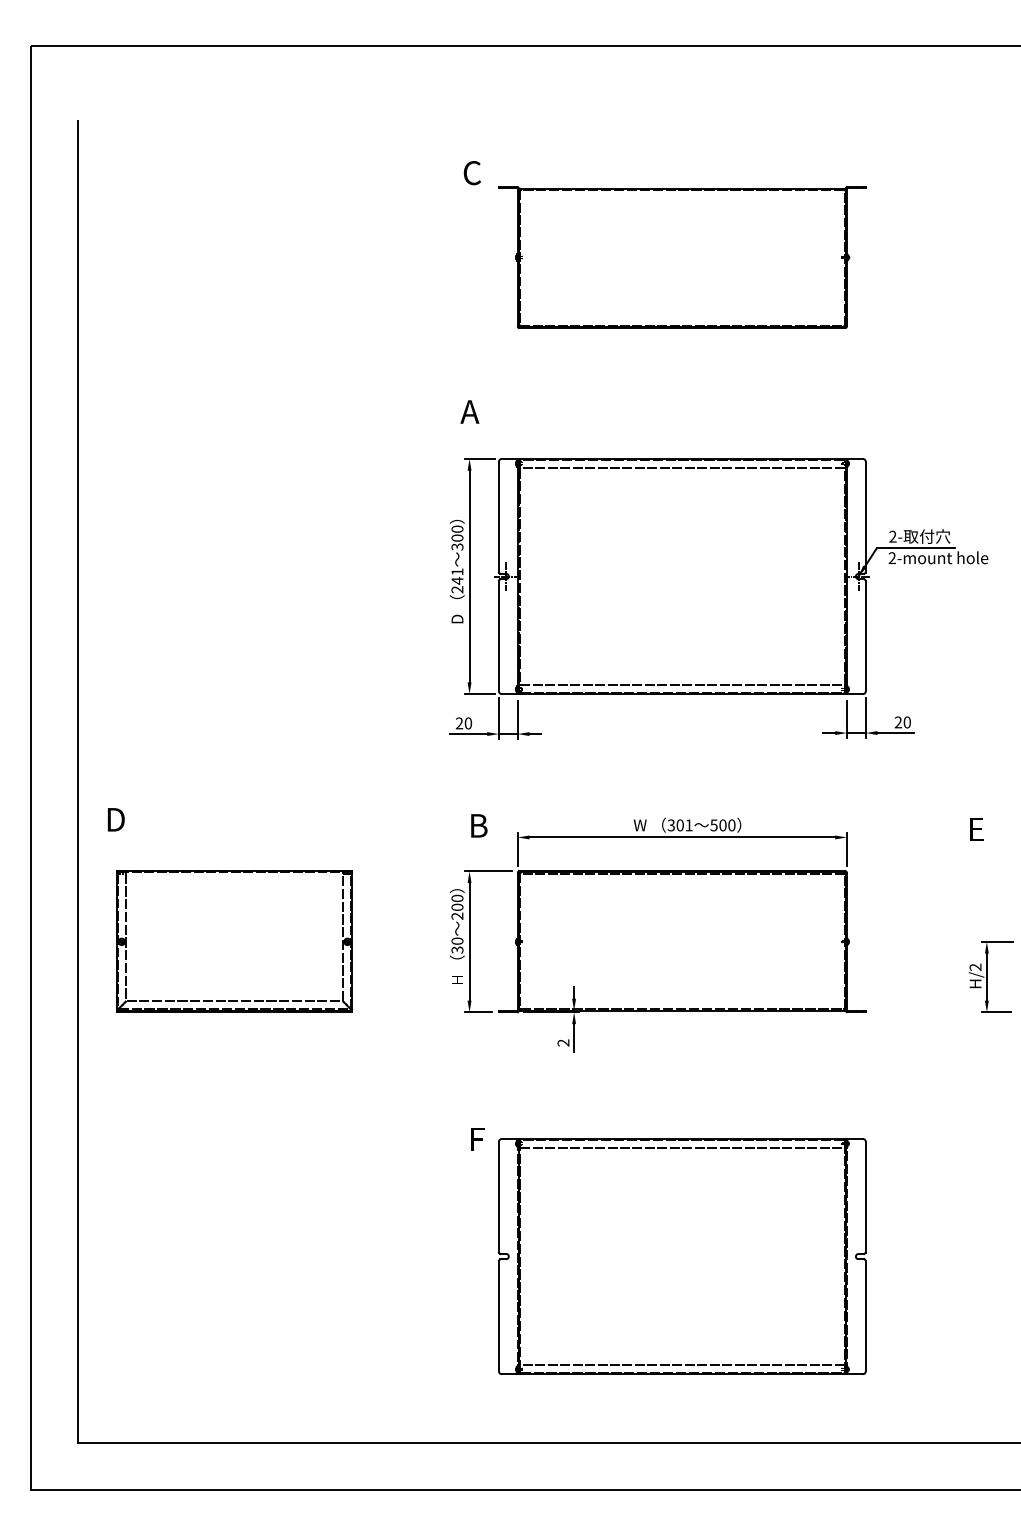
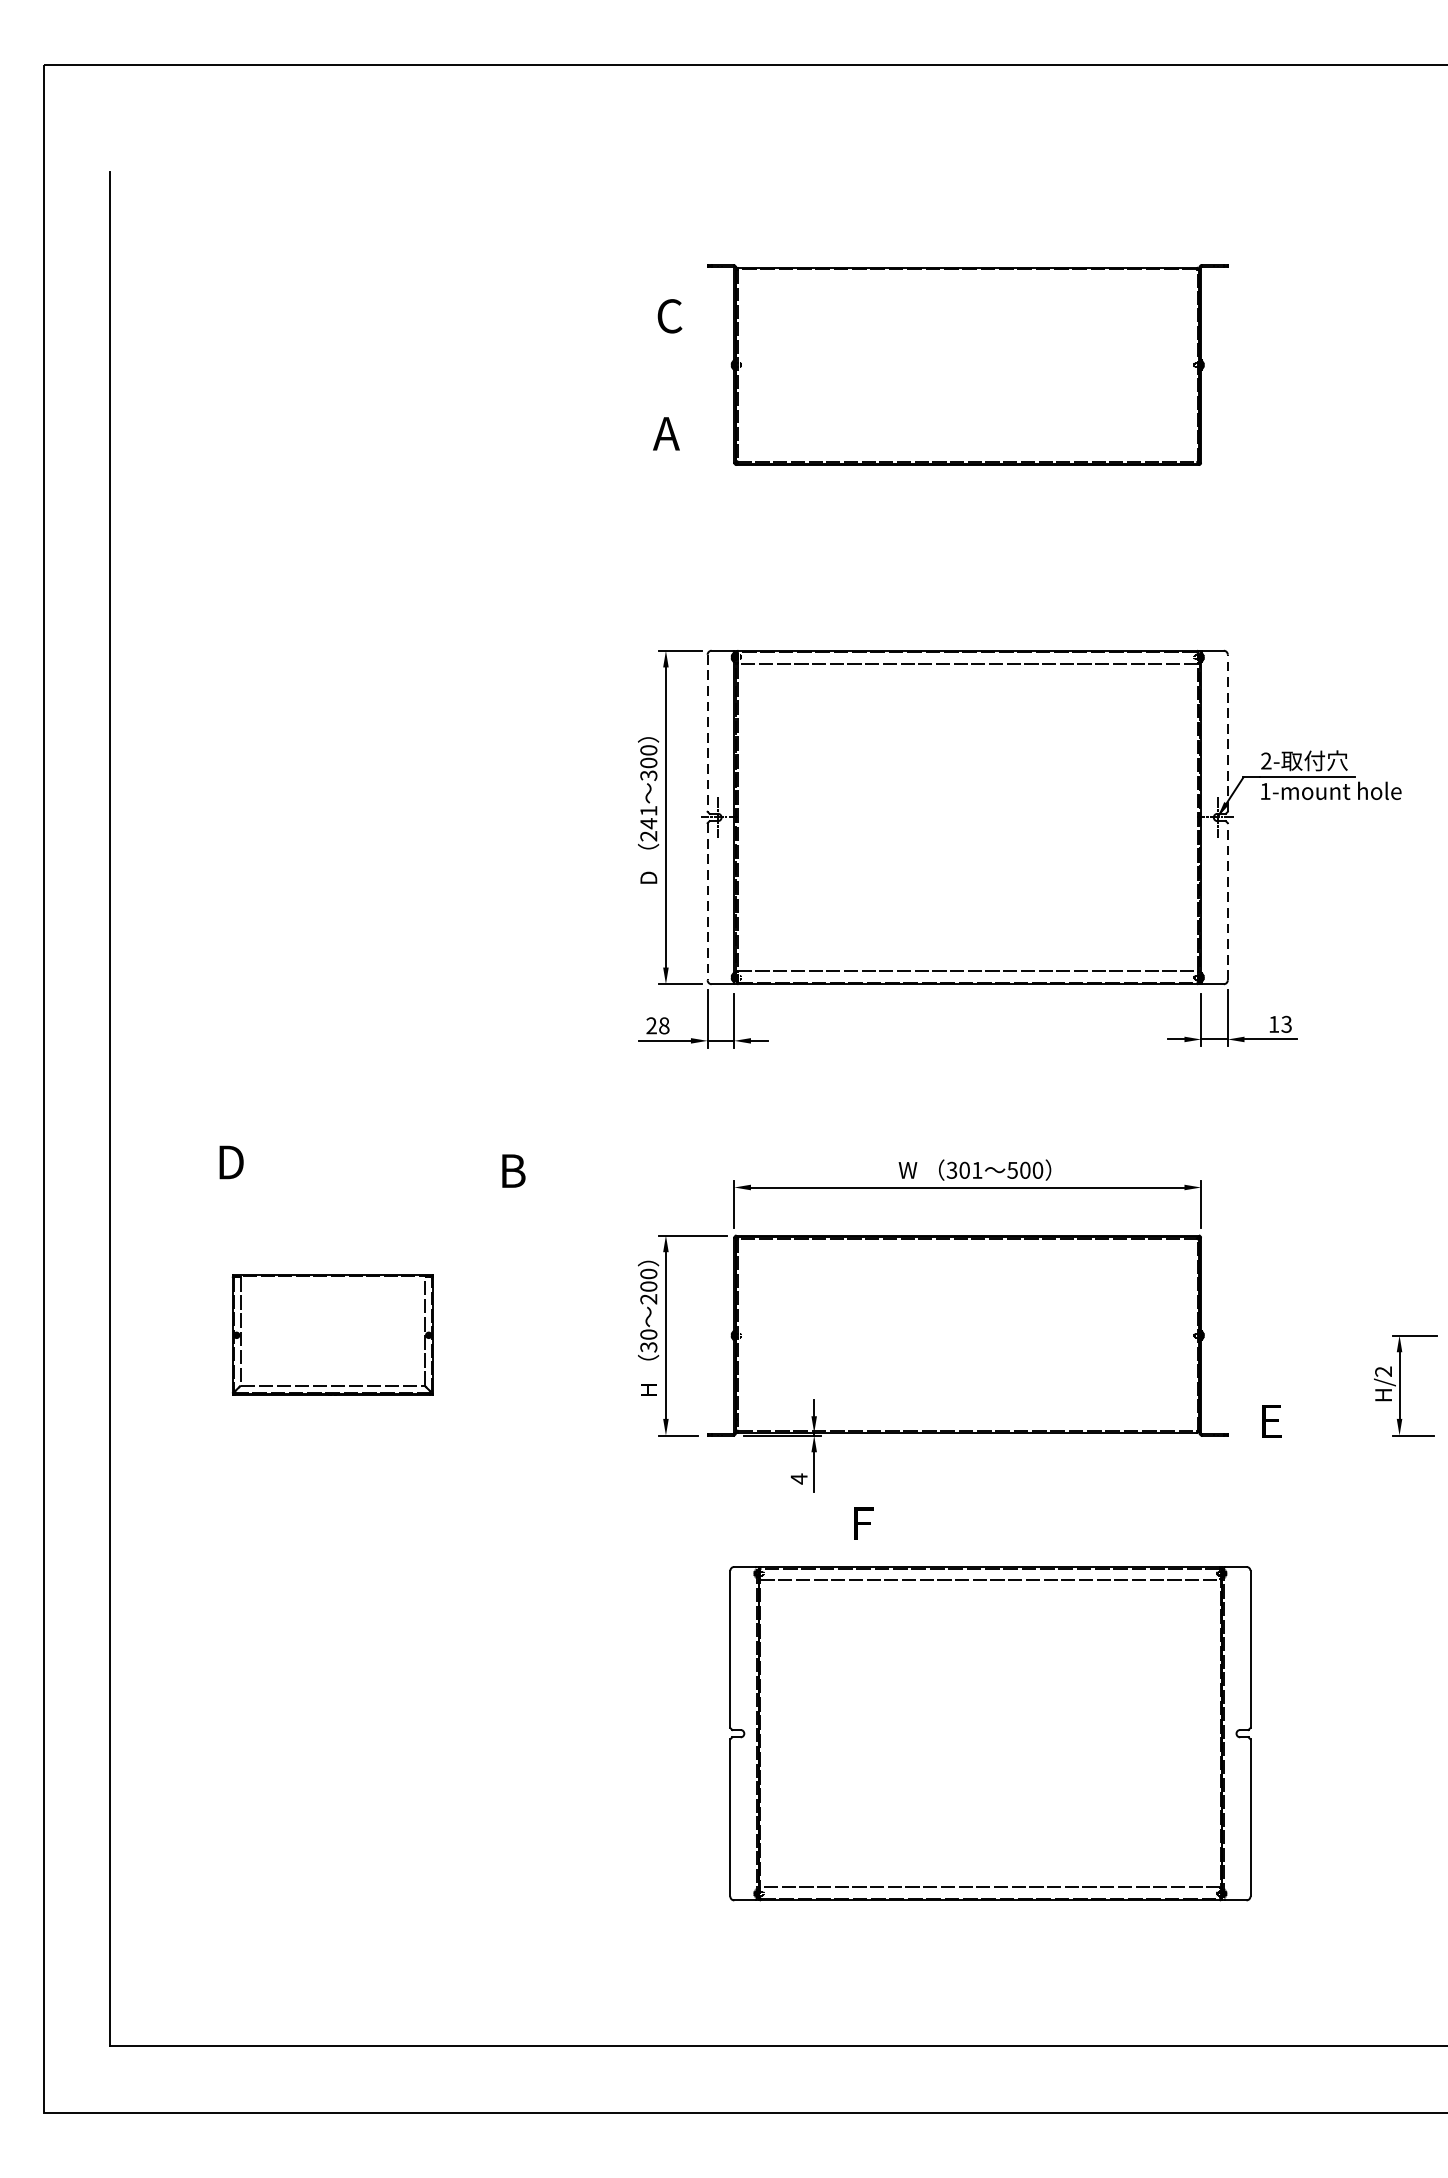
text: (471, 173) -> (668, 316), moved
text: (469, 411) -> (665, 433), moved
line: (865, 516) -> (1227, 732), solid -> dashed
line: (498, 517) -> (706, 733), solid -> dashed
text: (891, 557) -> (1264, 790), 2-mount -> 1-mount
line: (865, 635) -> (1227, 901), solid -> dashed
line: (498, 636) -> (706, 902), solid -> dashed
text: (902, 722) -> (1279, 1024), 20 -> 13
text: (468, 723) -> (664, 1025), 20 -> 28
text: (116, 819) -> (231, 1162), moved
text: (479, 825) -> (514, 1170), moved
text: (976, 829) -> (1271, 1421), moved
part: (234, 941) -> (332, 1335), size x0.6
text: (563, 1043) -> (799, 1479), 2 -> 4
text: (477, 1139) -> (862, 1523), moved
part: (681, 1256) -> (989, 1733), moved

